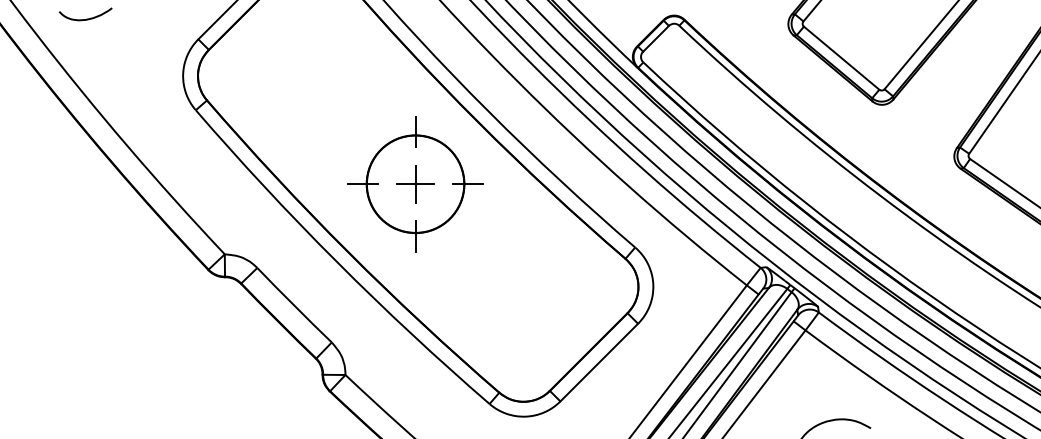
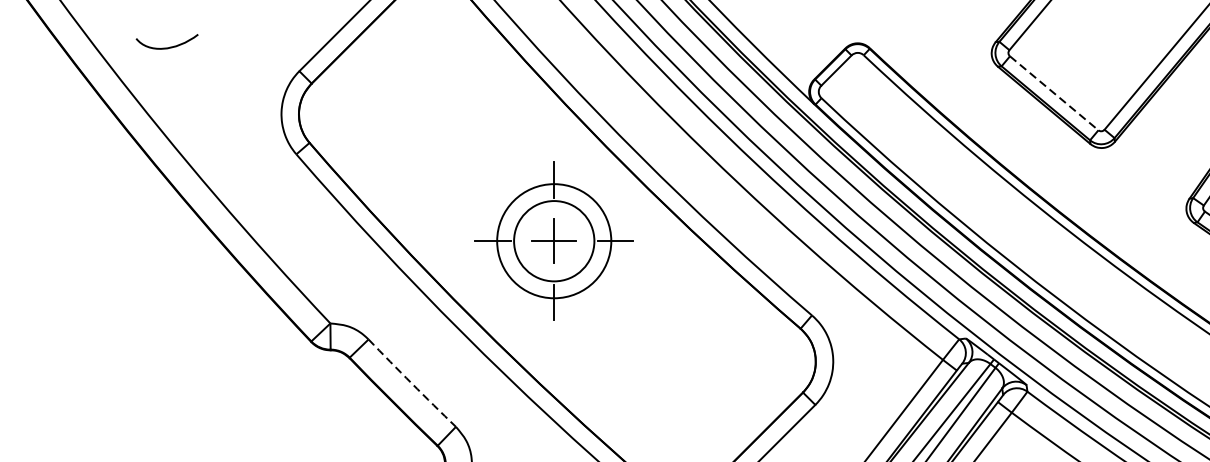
line: (842, 58) -> (1055, 93), solid -> dashed
circle: (415, 184) -> (554, 241), size x0.7
arc: (294, 305) -> (412, 383), solid -> dashed

